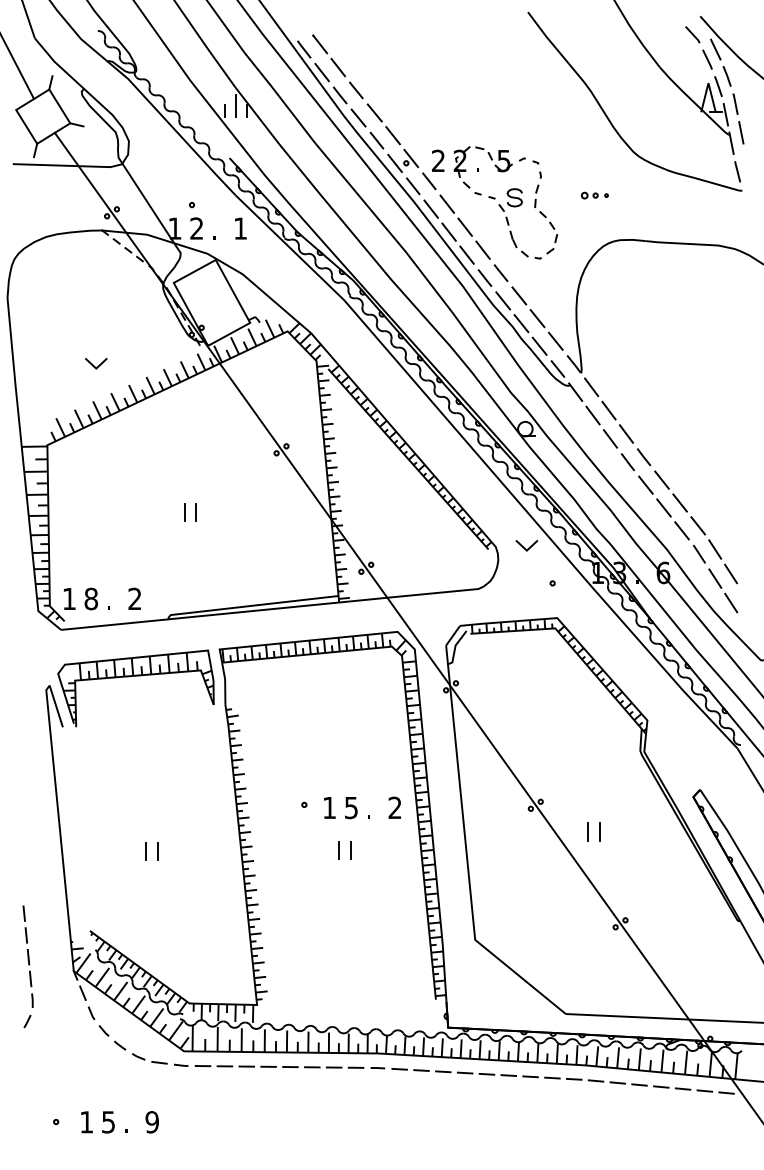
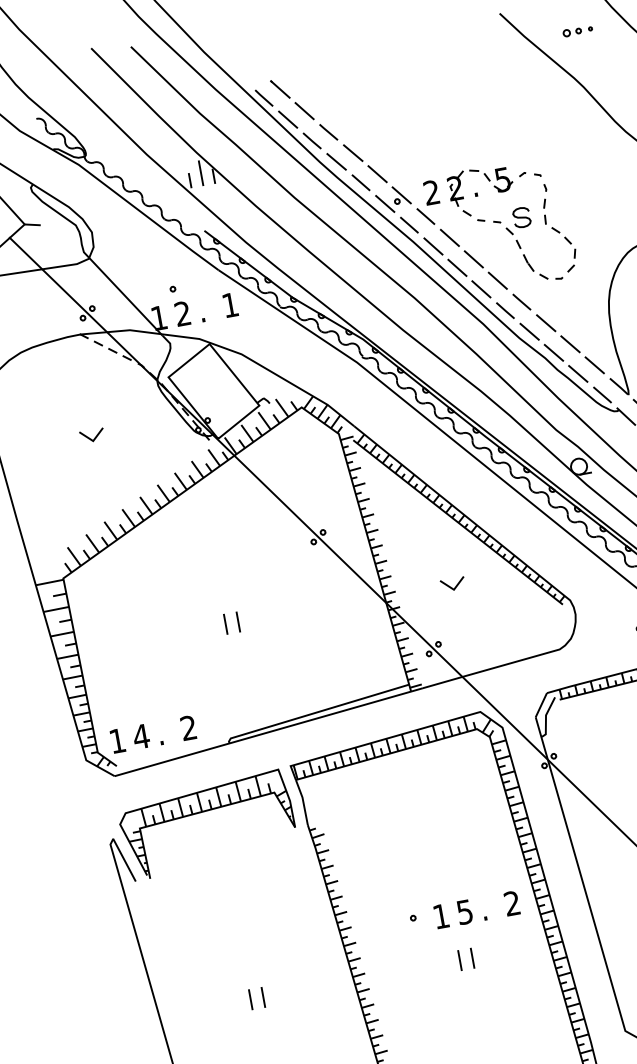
part: (594, 195) -> (577, 31), moved
line: (94, 365) -> (90, 438), moved
line: (524, 547) -> (450, 586), moved
text: (91, 598) -> (141, 736), 8 -> 4

